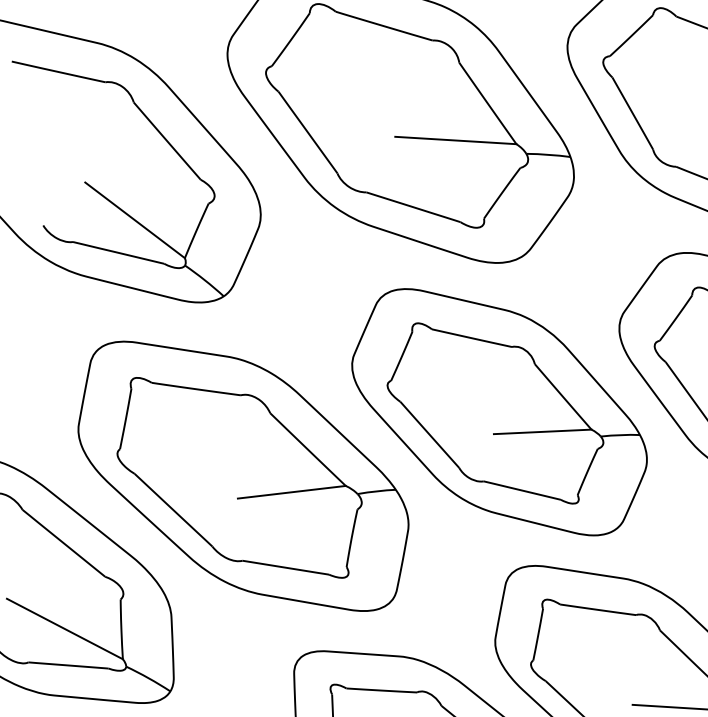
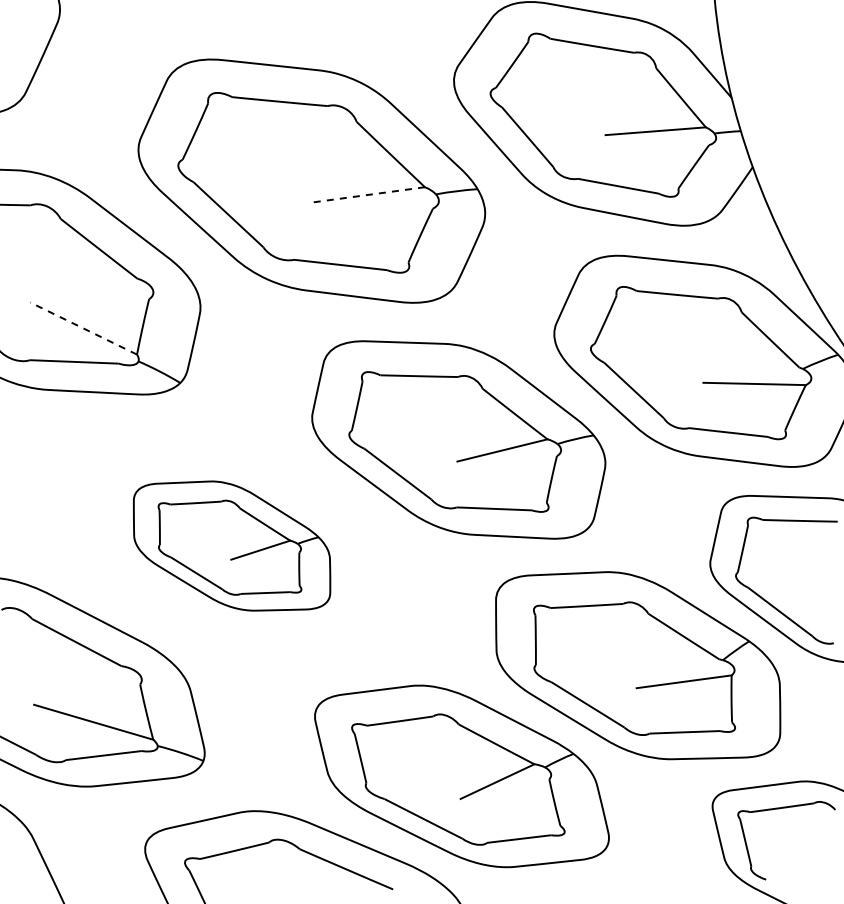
line: (455, 139) -> (367, 194), solid -> dashed
line: (134, 220) -> (83, 328), solid -> dashed
part: (243, 474) -> (231, 545), size x0.6

